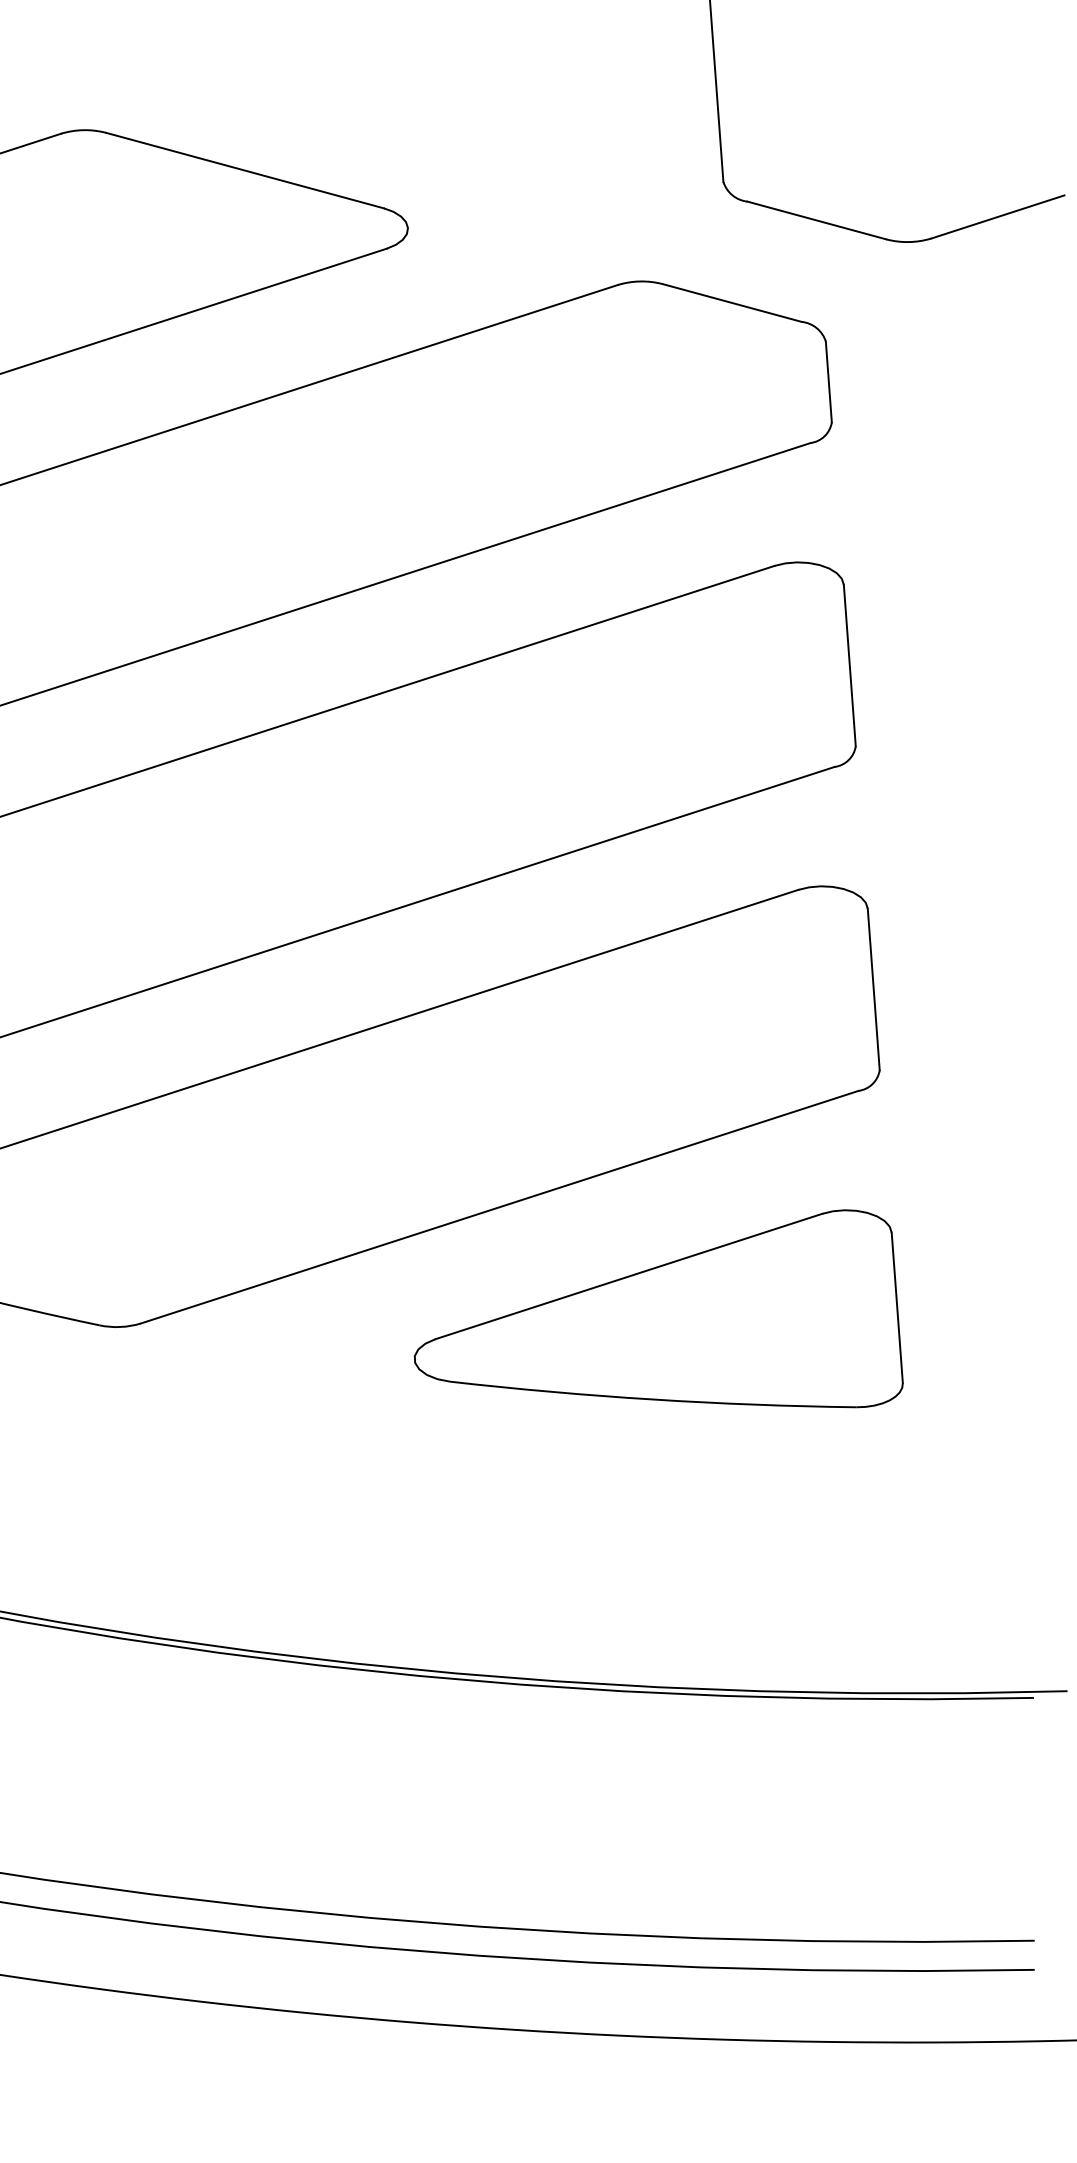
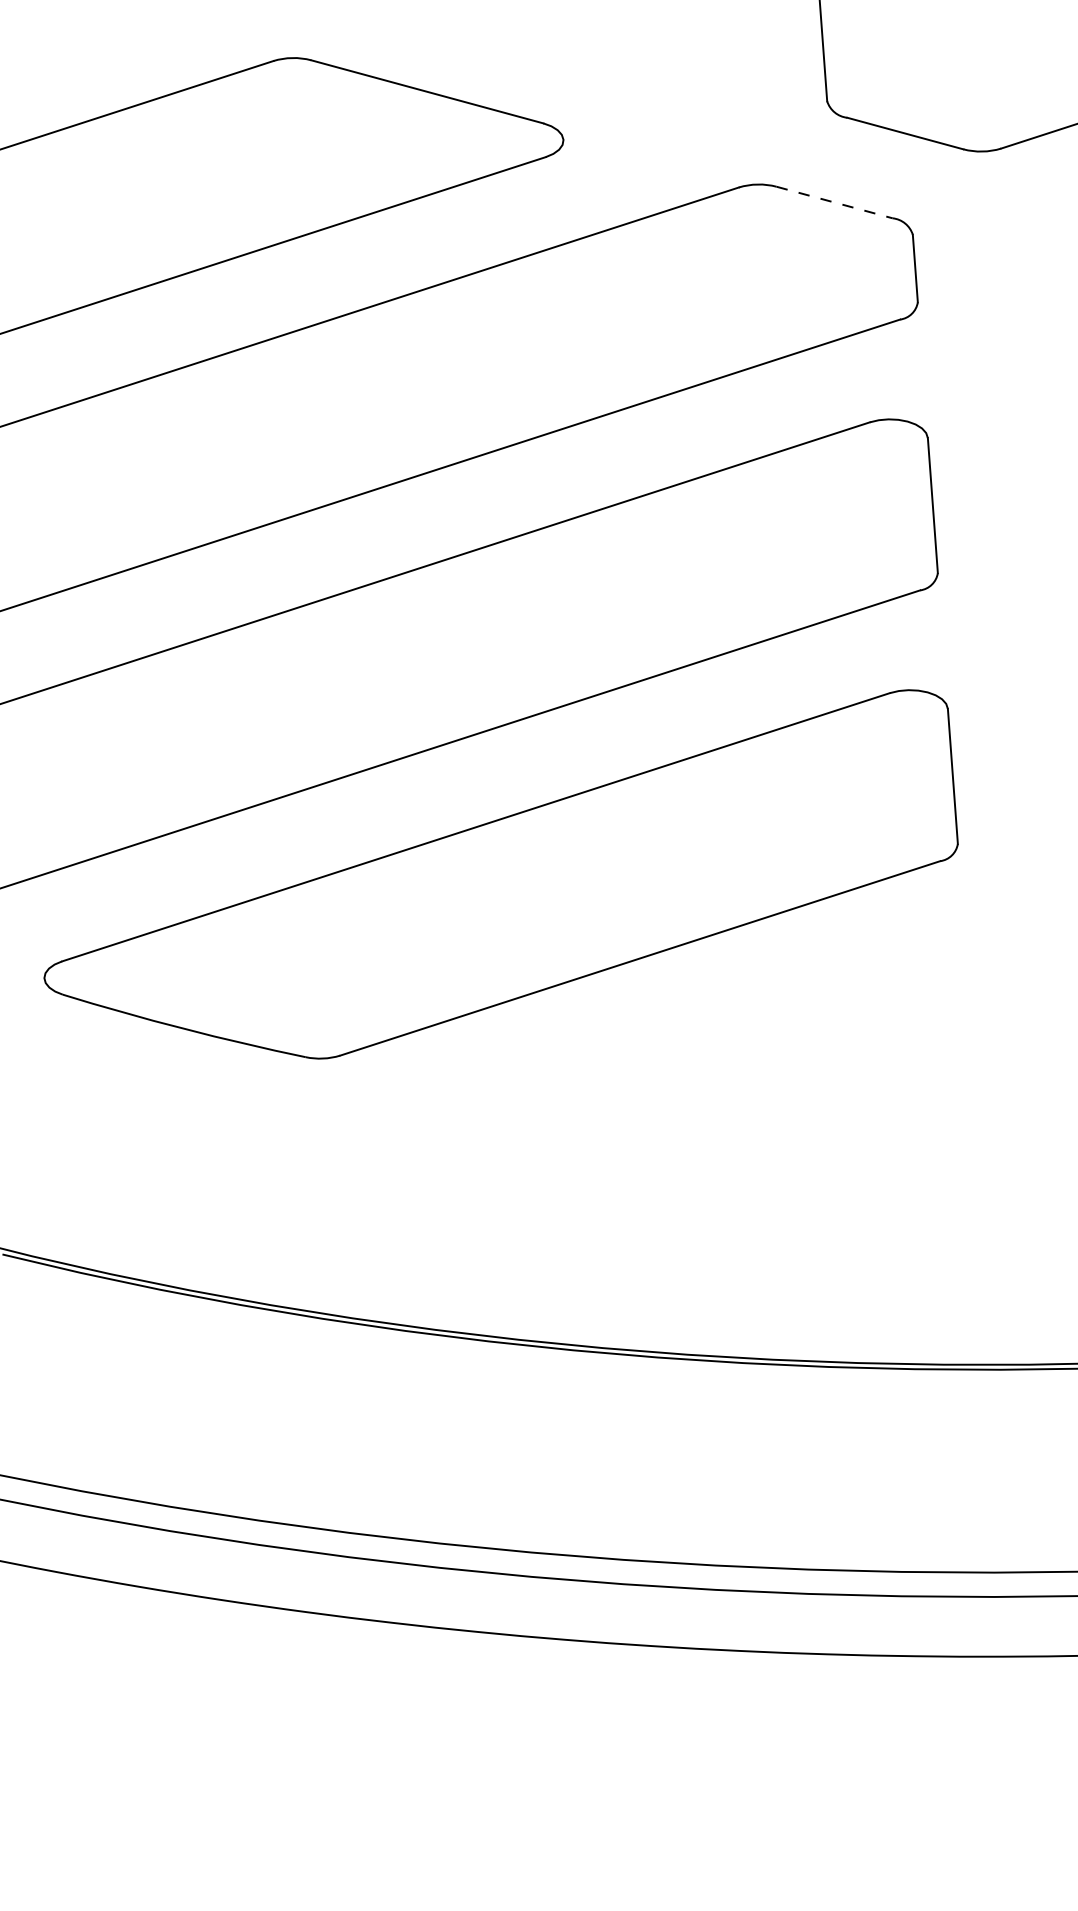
line: (733, 302) -> (835, 202), solid -> dashed
part: (659, 1308) -> (773, 1043), removed

